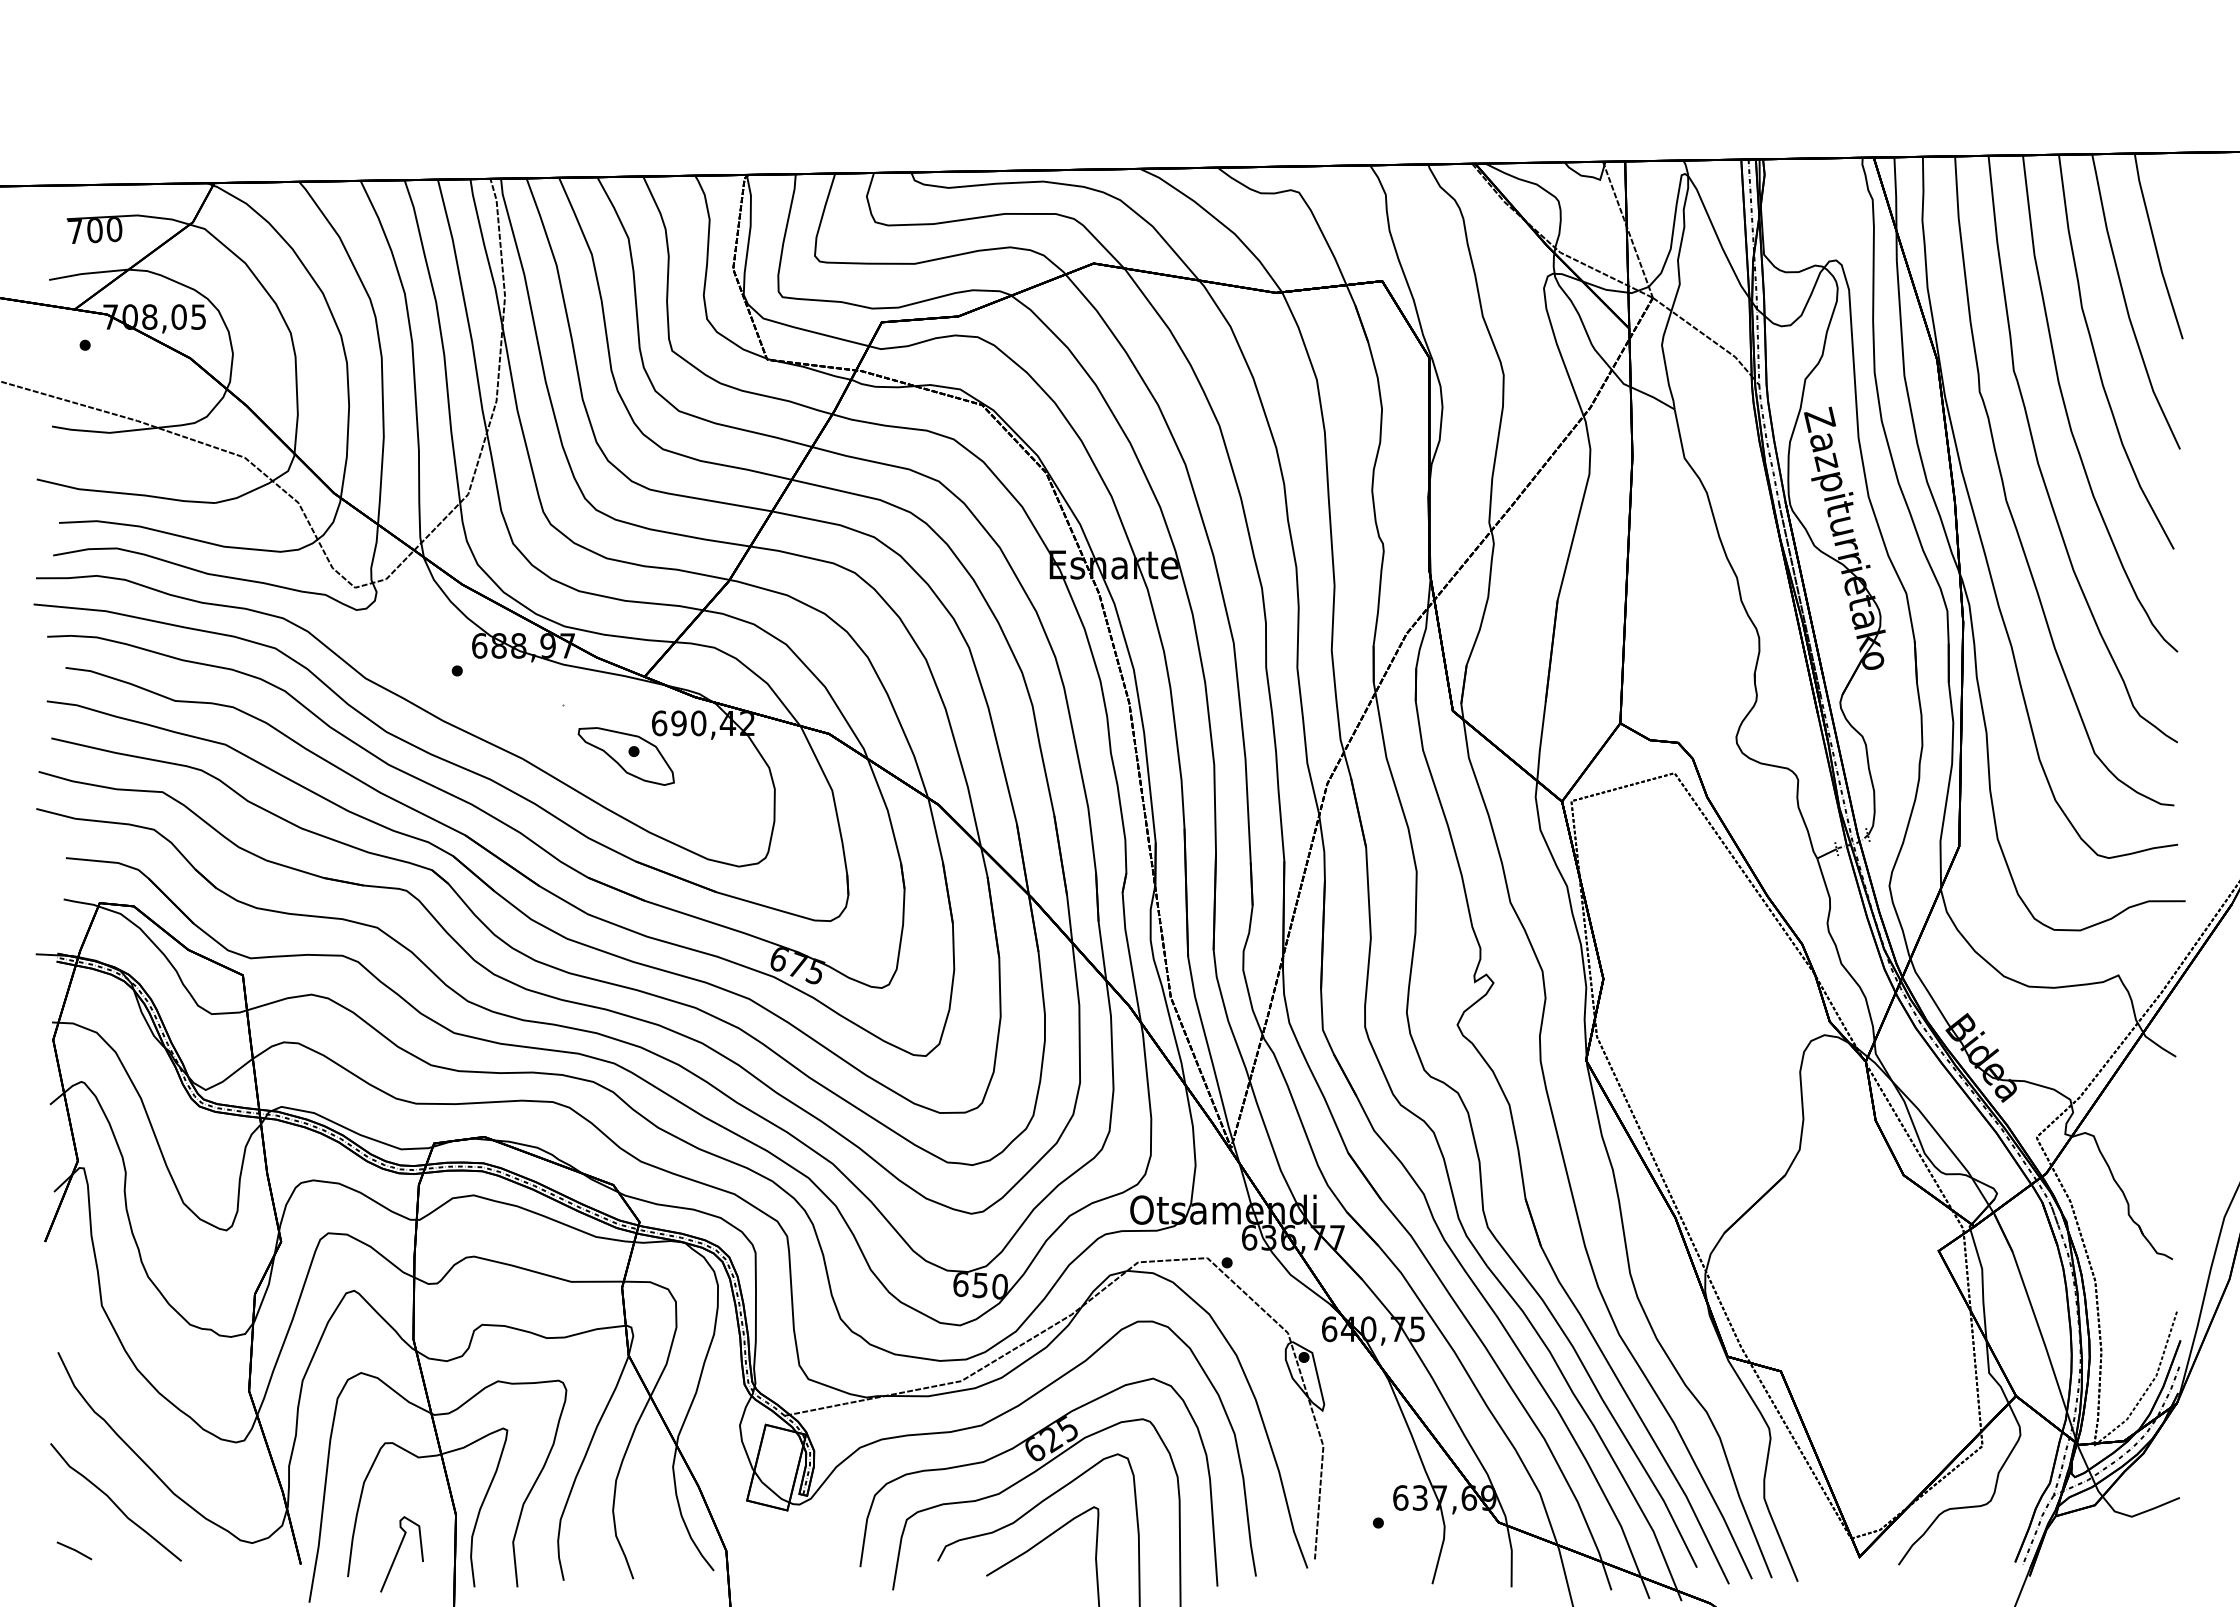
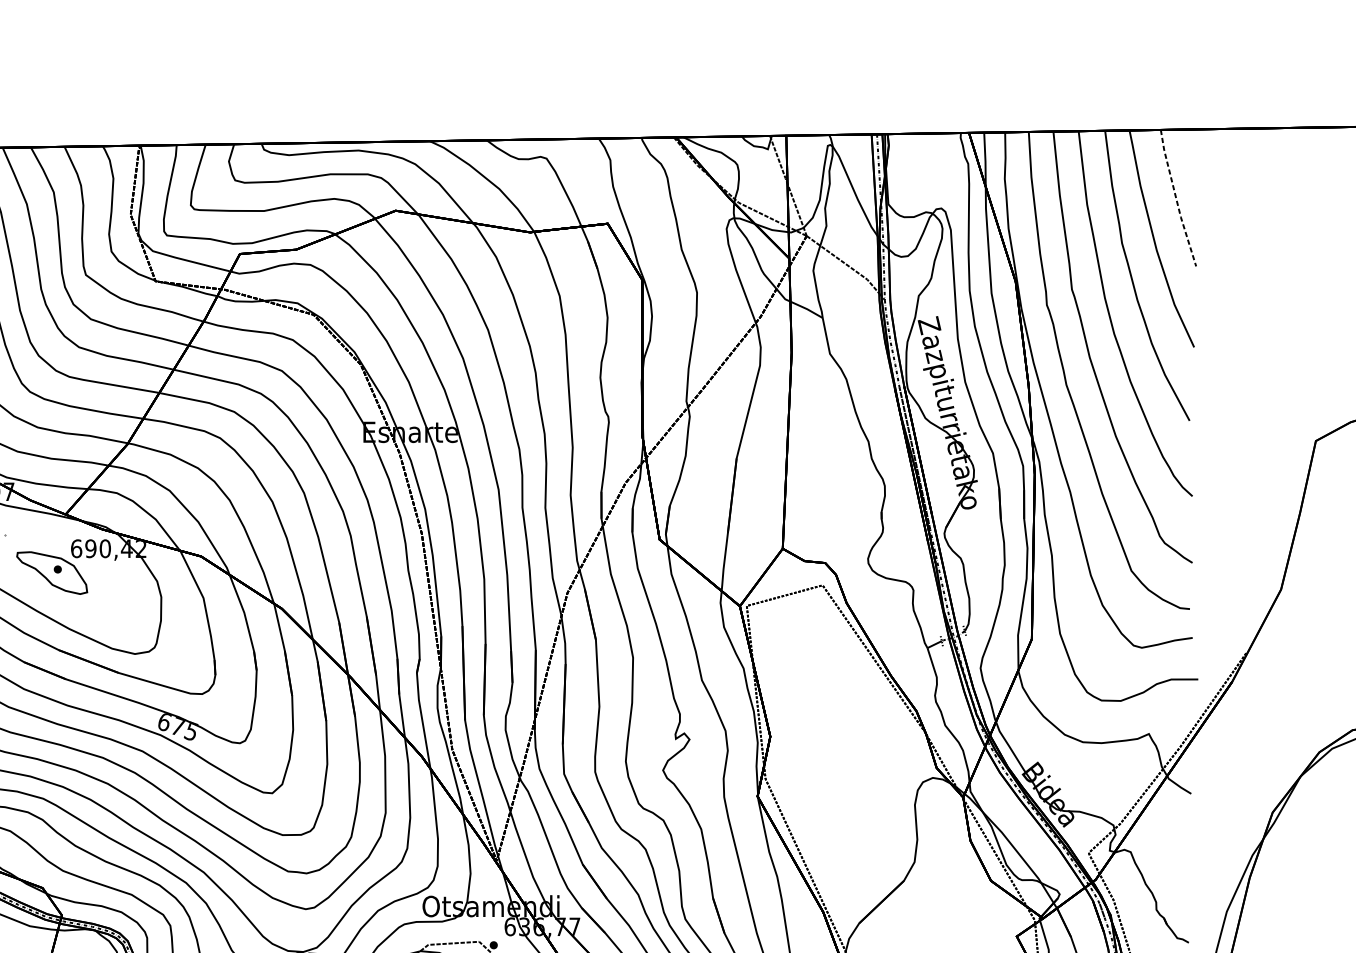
line: (2155, 247) -> (1176, 198), solid -> dashed

